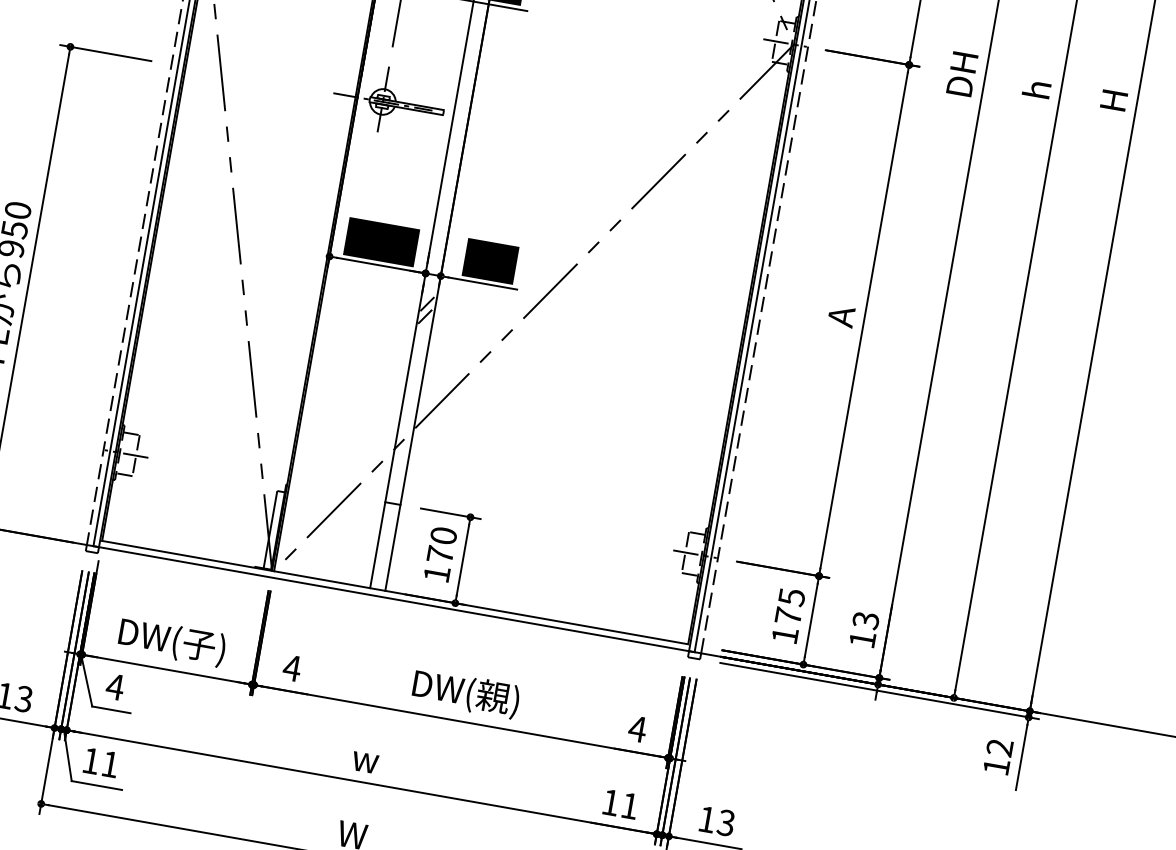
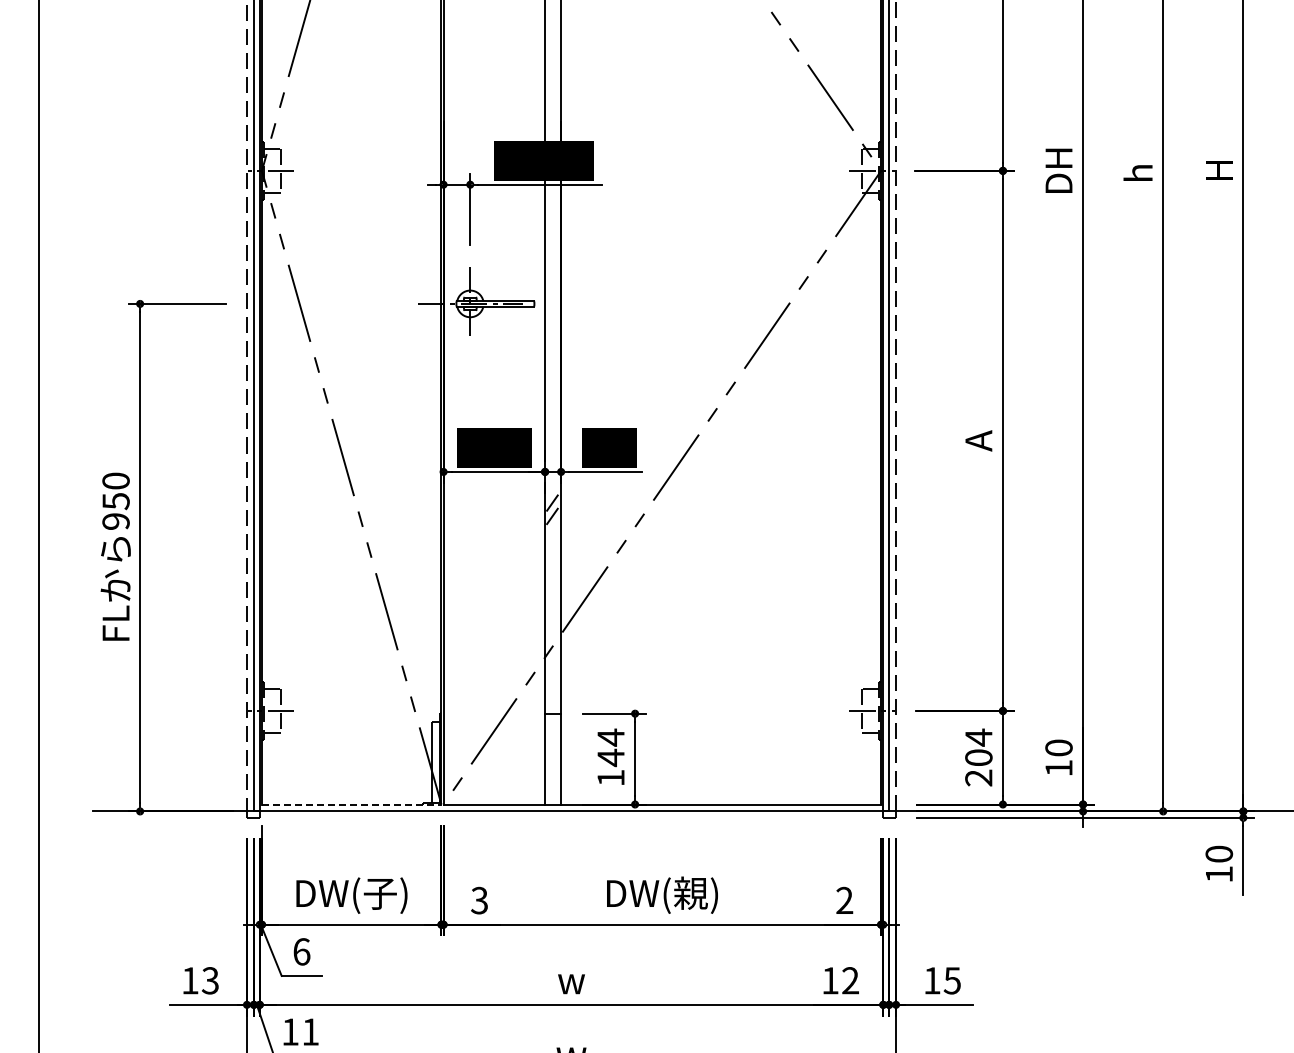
text: (441, 545) -> (610, 747), 170 -> 144
line: (186, 555) -> (351, 804), solid -> dashed
text: (788, 616) -> (978, 757), 175 -> 204
text: (865, 619) -> (1058, 747), 13 -> 10
text: (292, 668) -> (479, 900), 4 -> 3
text: (115, 686) -> (301, 951), 4 -> 6
text: (637, 728) -> (844, 899), 4 -> 2
text: (1000, 747) -> (1219, 853), 12 -> 10
text: (629, 805) -> (850, 980), 11 -> 12
text: (726, 822) -> (952, 980), 13 -> 15

